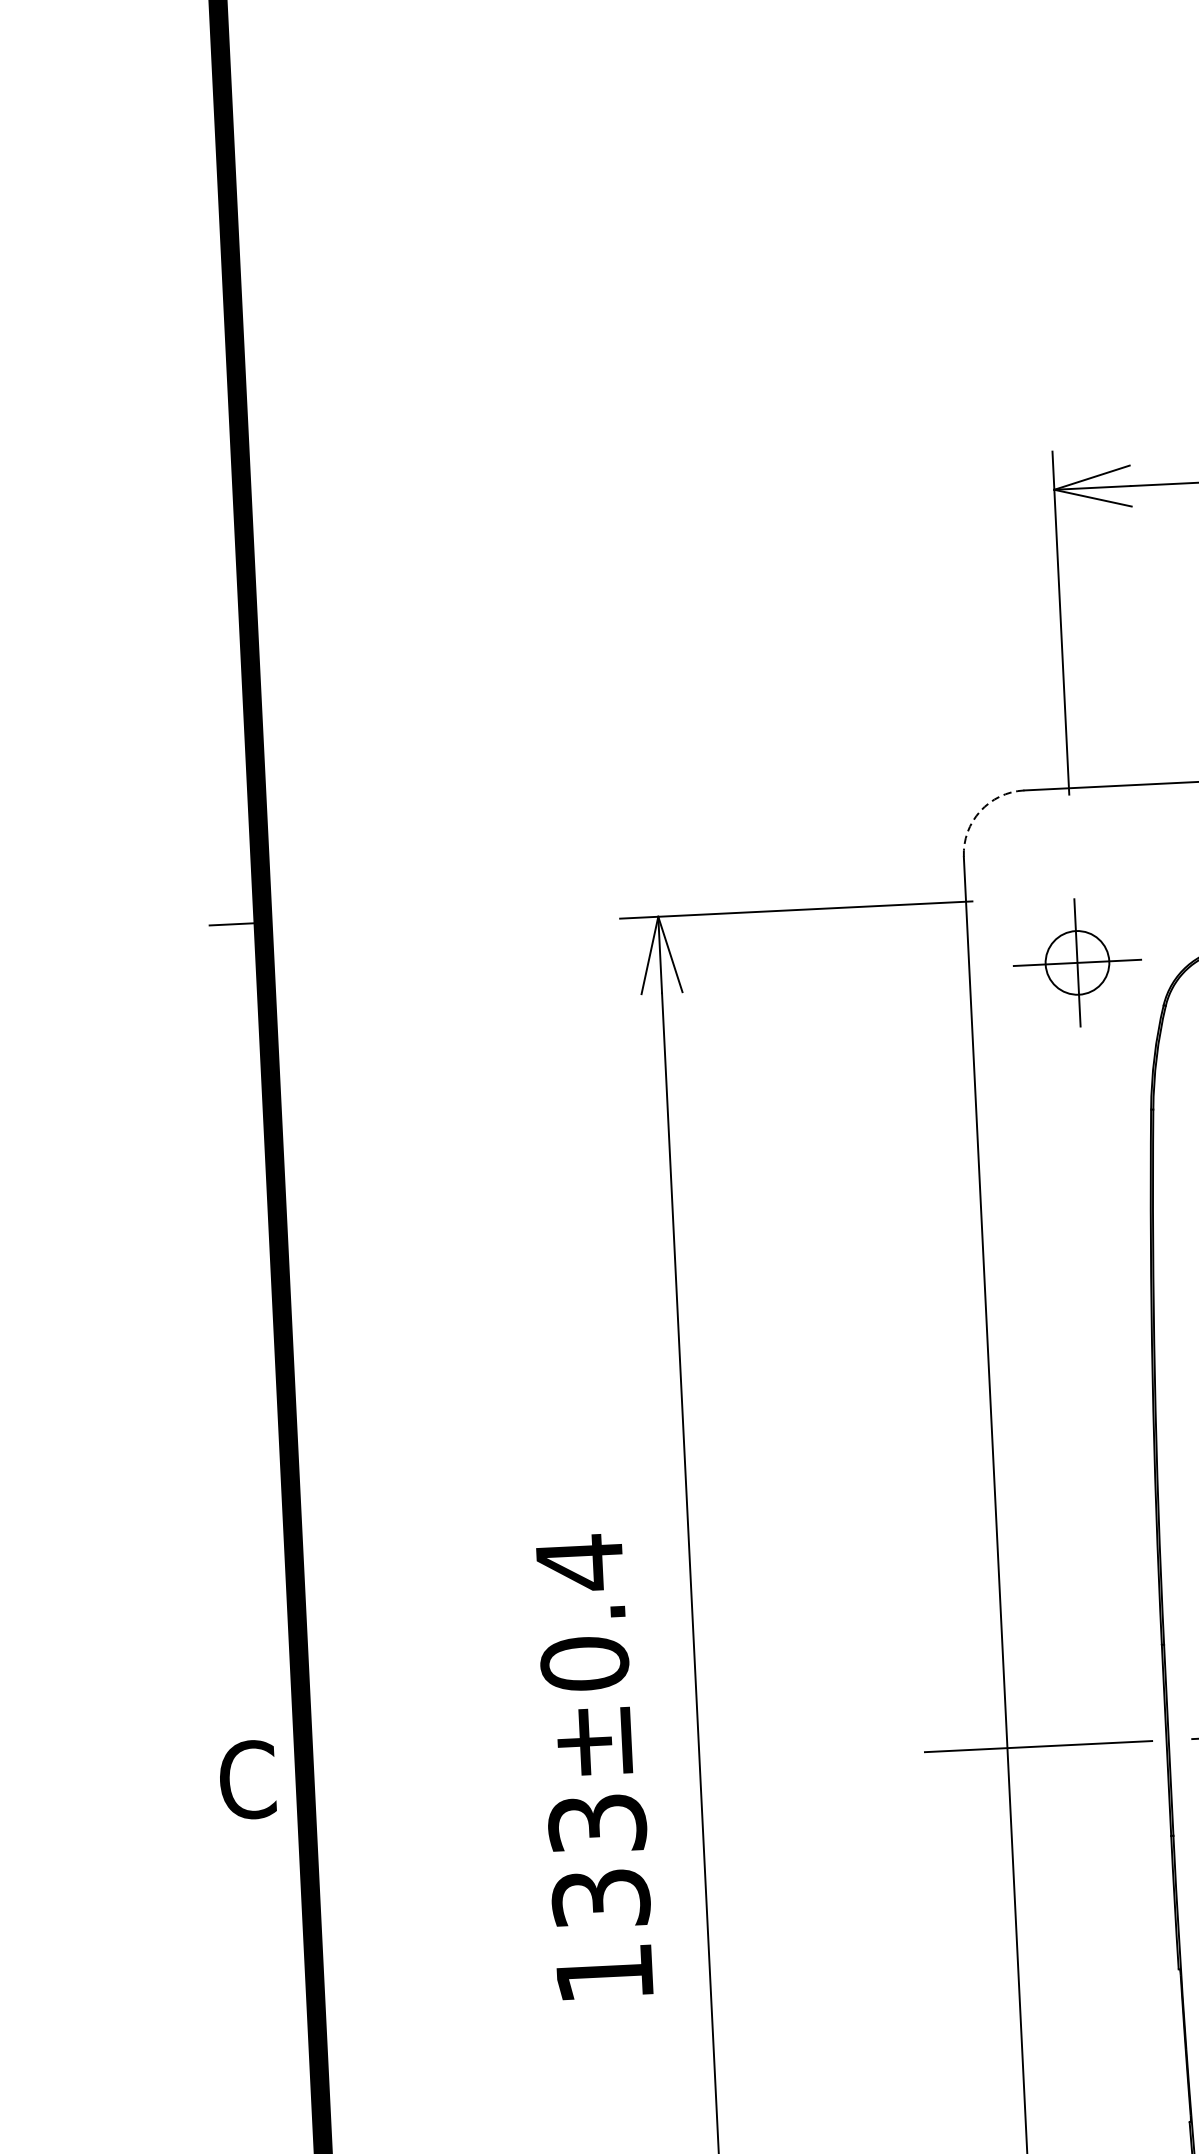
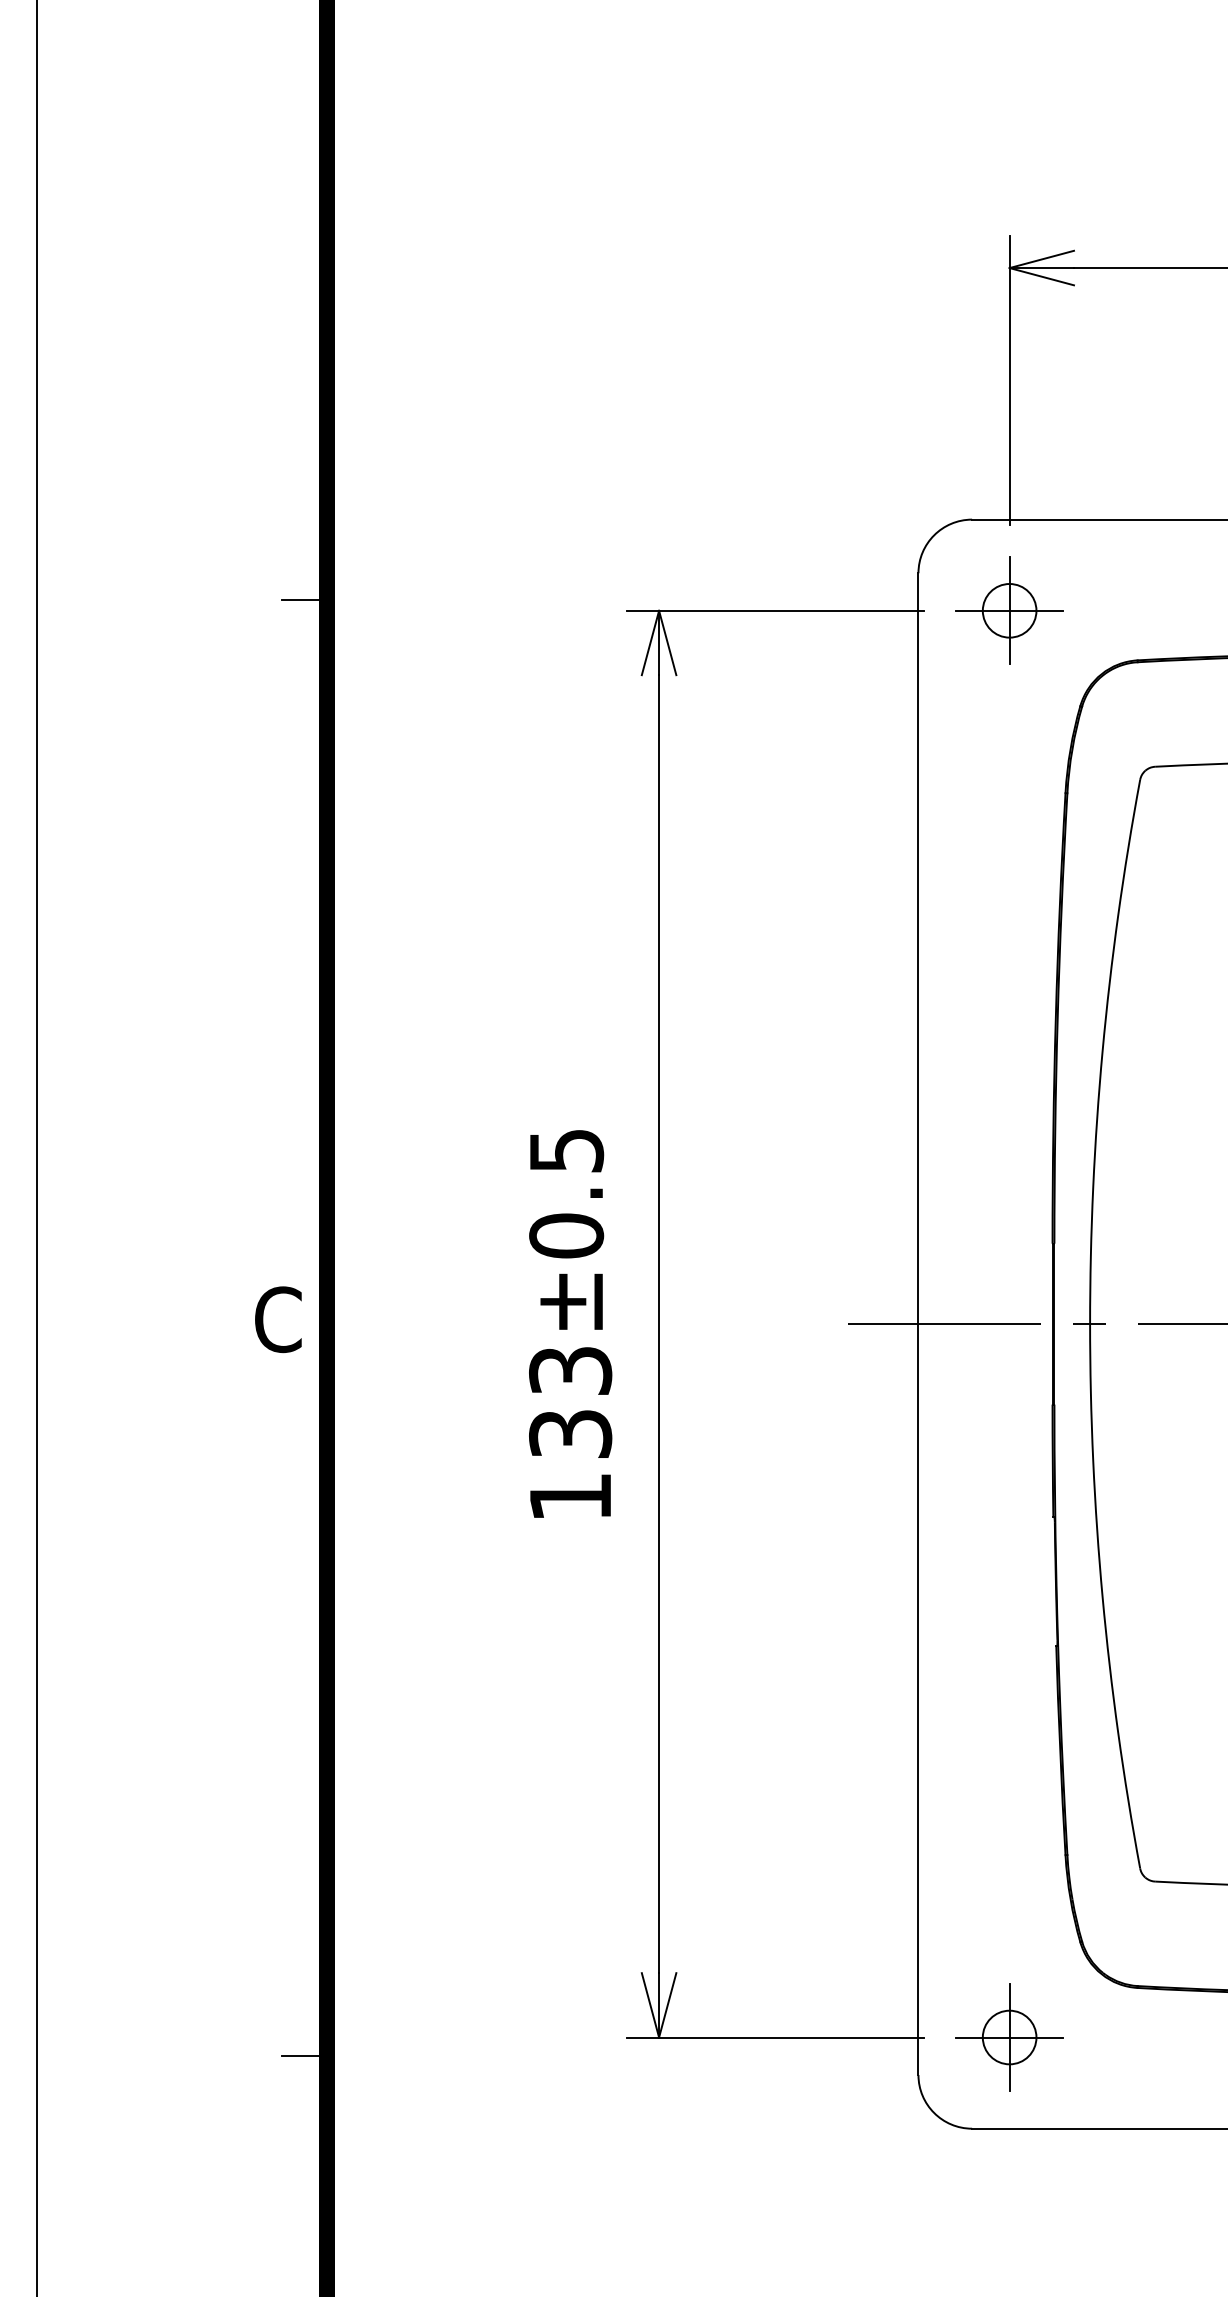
arc: (980, 811) -> (934, 535), dashed -> solid
part: (1077, 962) -> (1009, 610), moved
text: (580, 1562) -> (567, 1150), ±0.4 -> ±0.5

